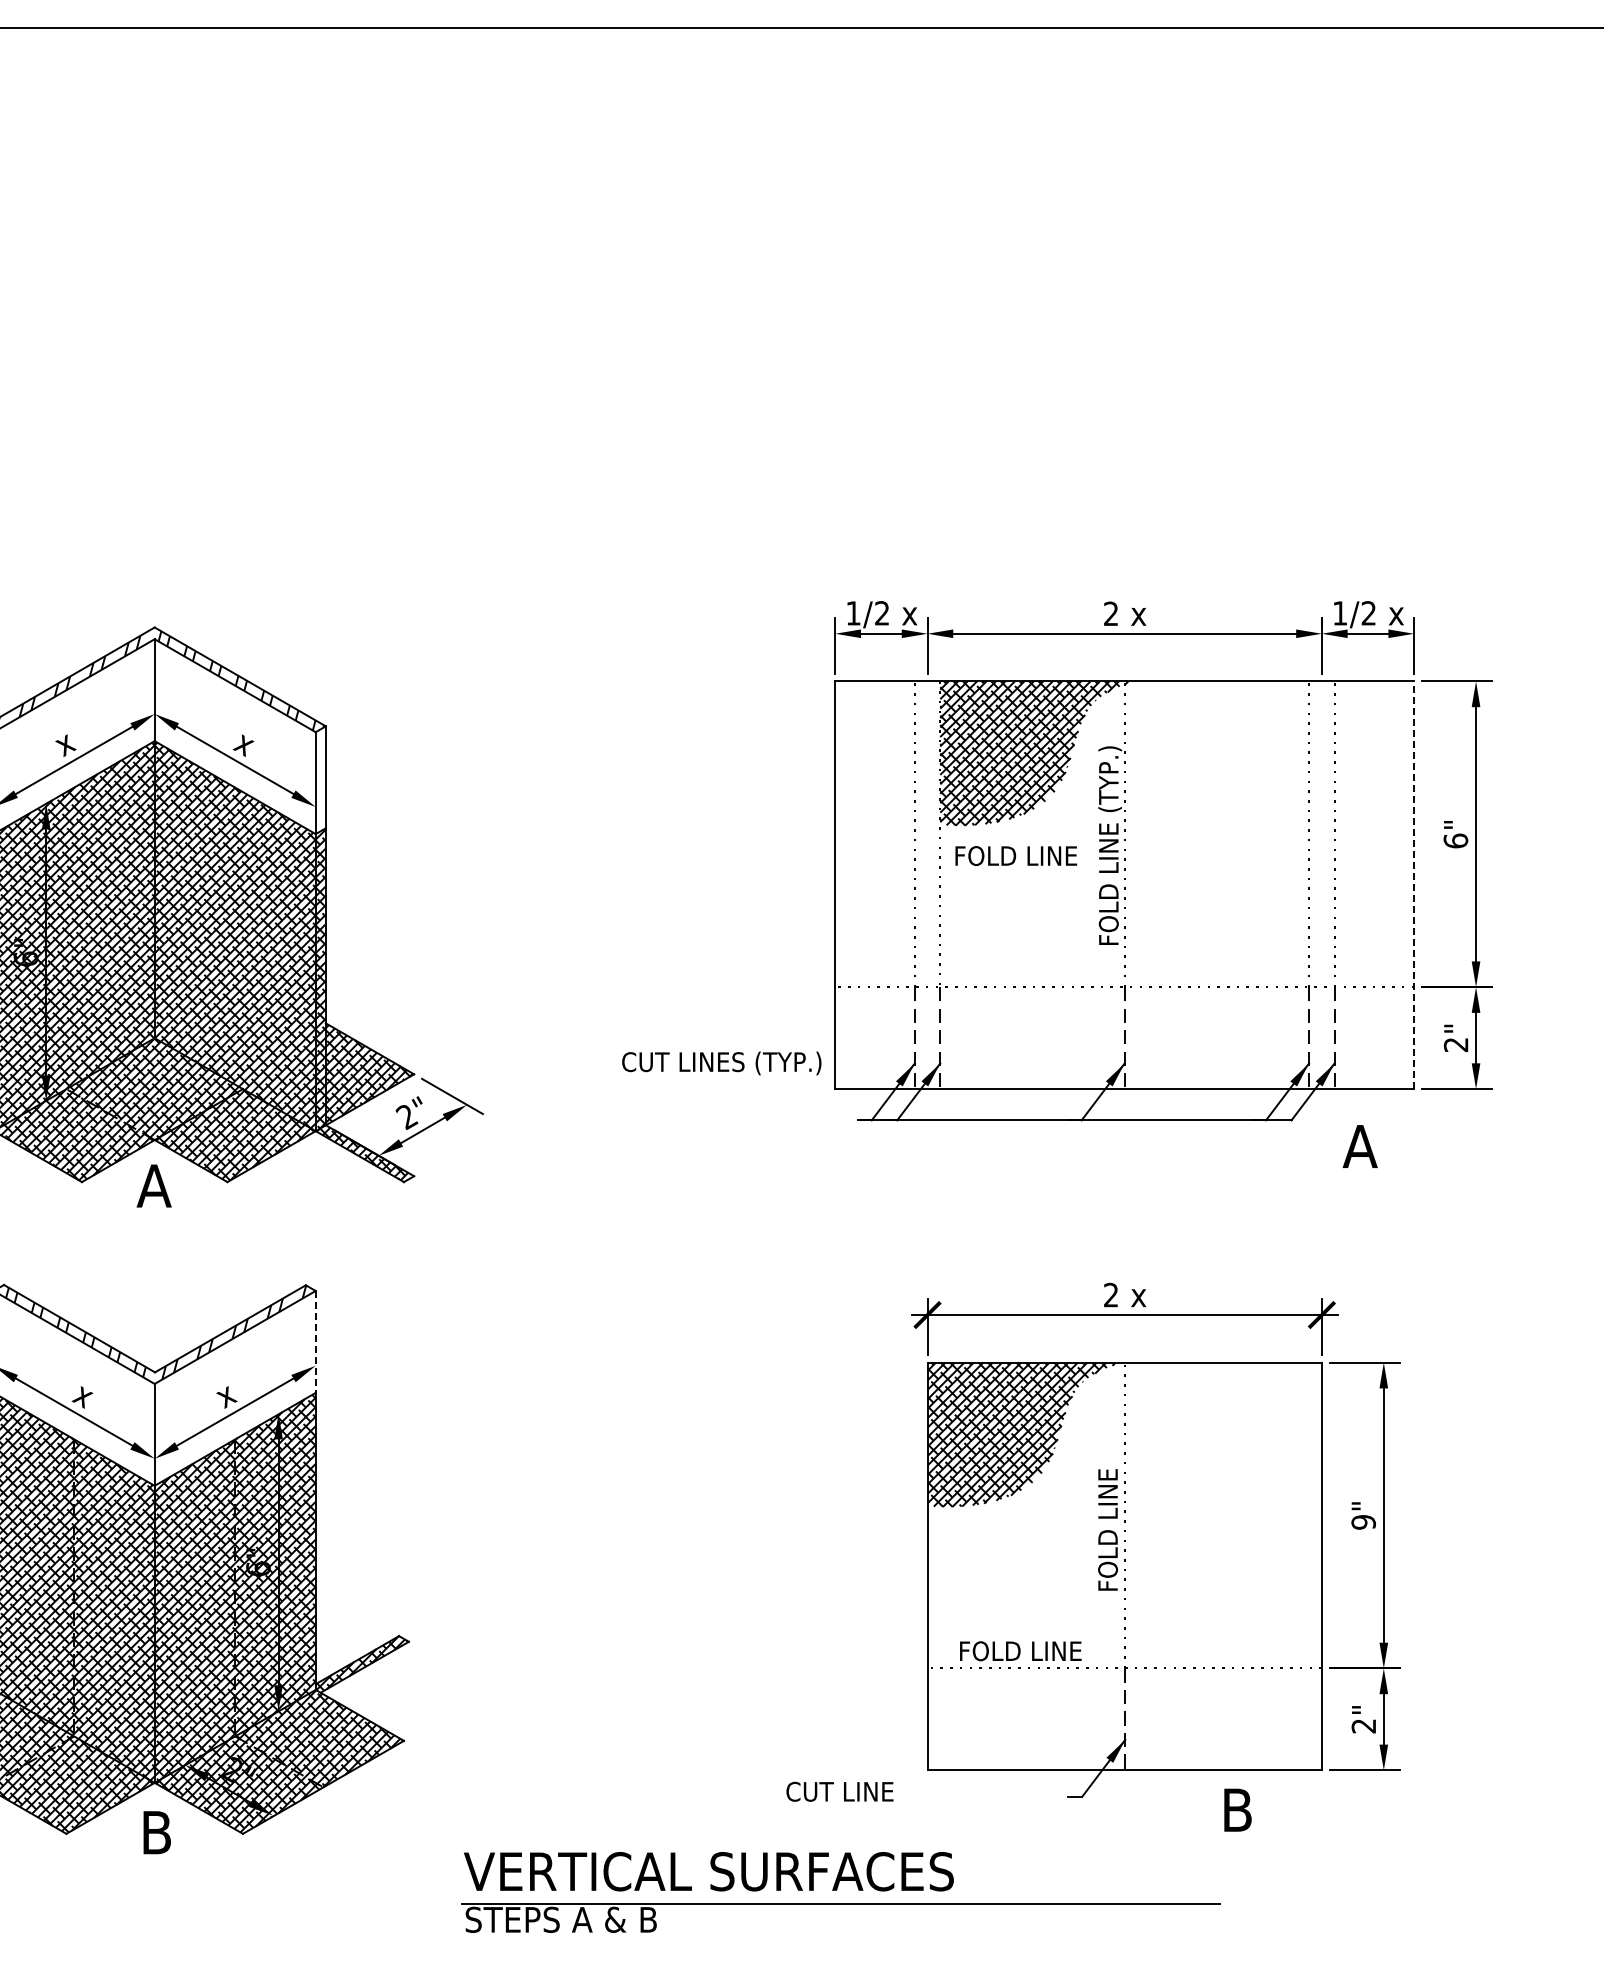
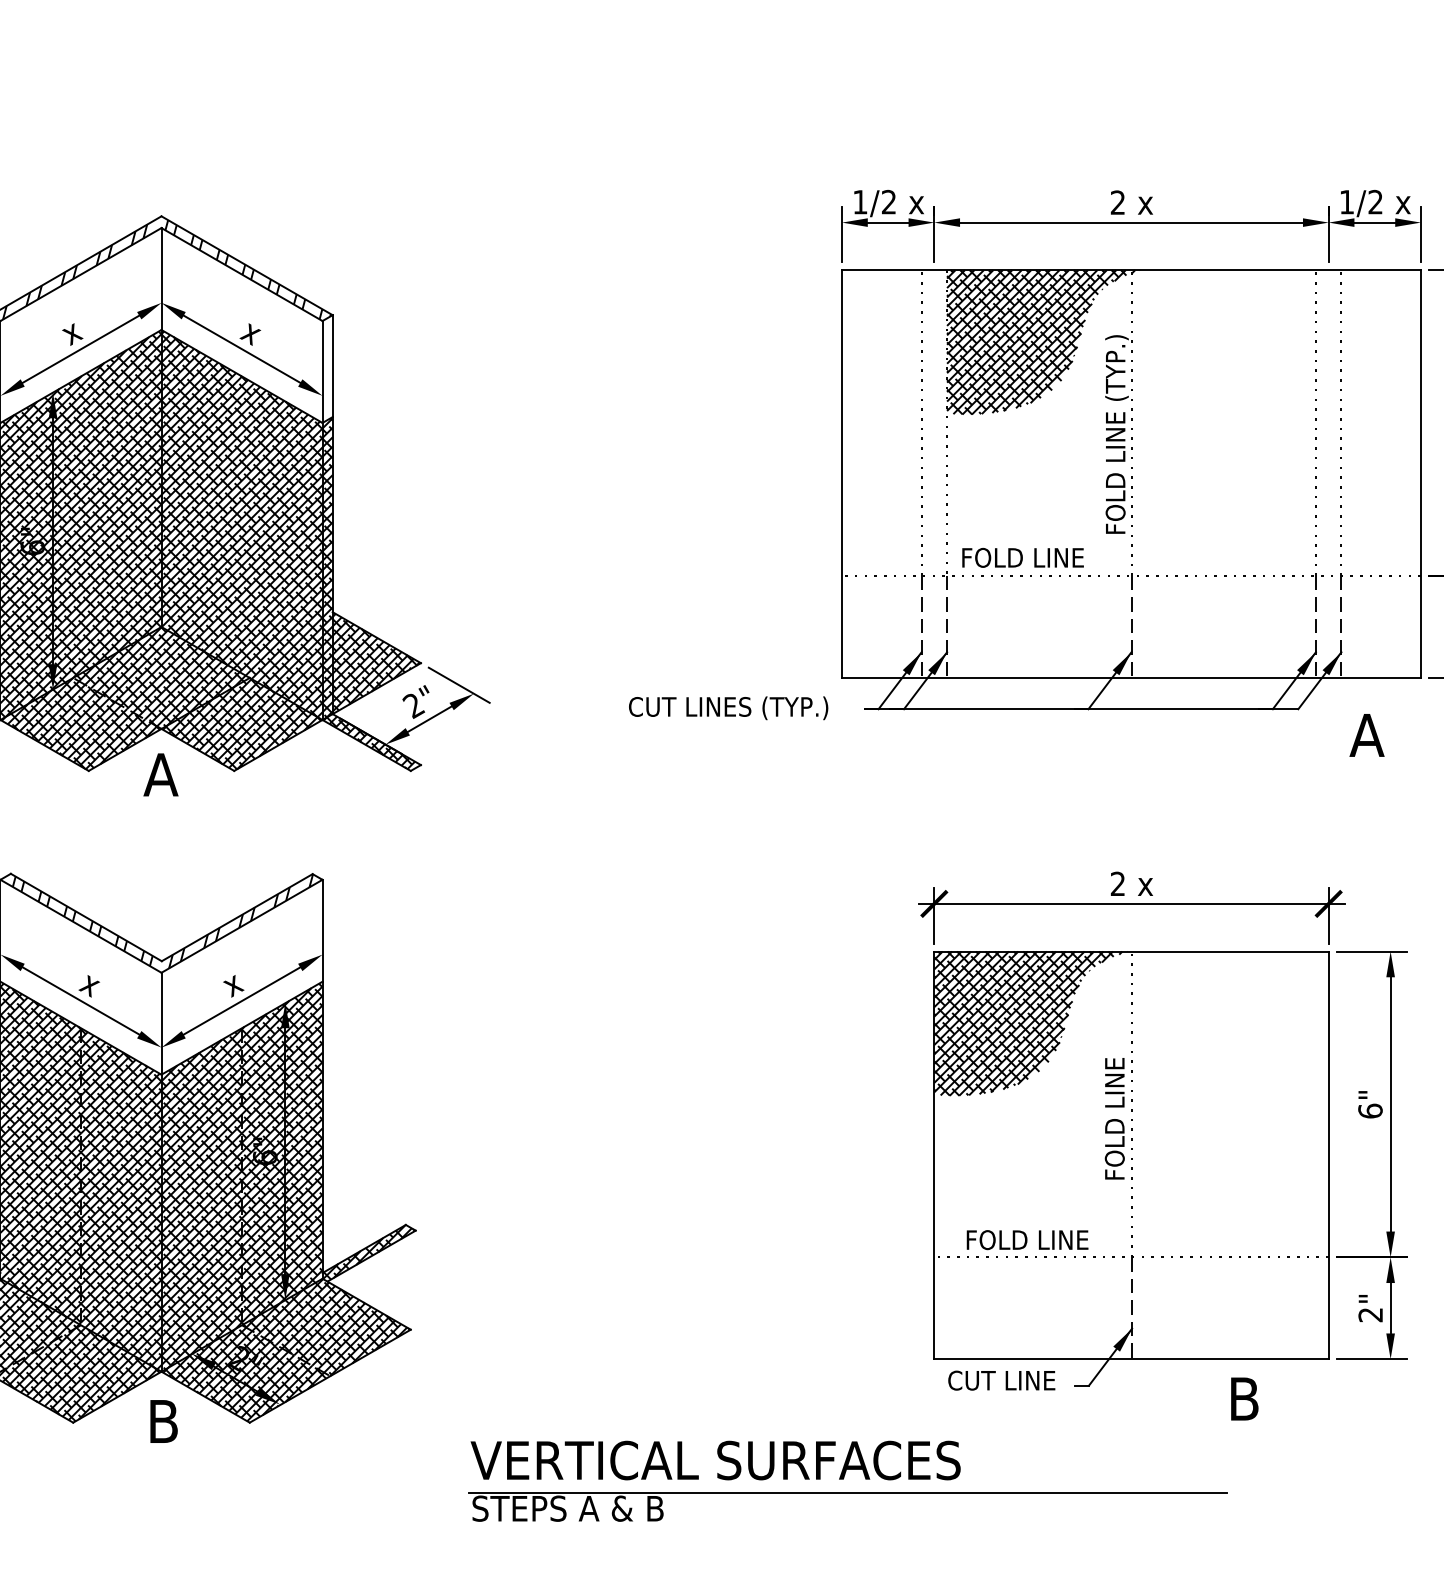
text: (1016, 855) -> (1023, 557), moved
line: (1414, 885) -> (1421, 474), dashed -> solid
text: (721, 1063) -> (728, 708), moved
line: (315, 1341) -> (322, 930), dashed -> solid
text: (1363, 1521) -> (1370, 1110), 9" -> 6"
text: (839, 1791) -> (1001, 1380), moved

